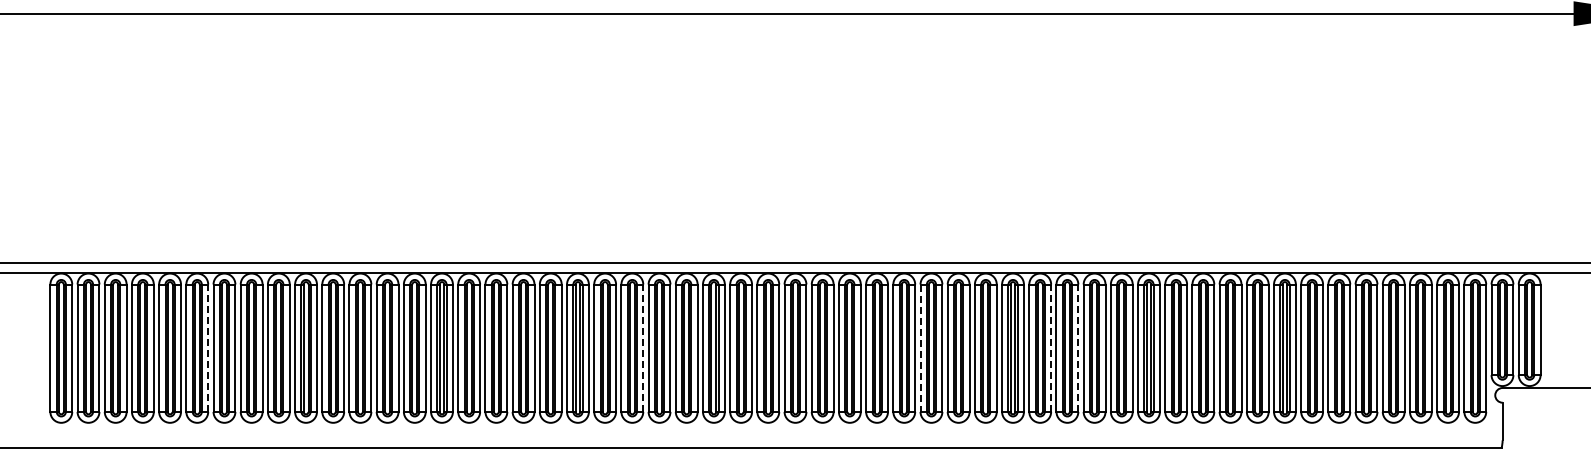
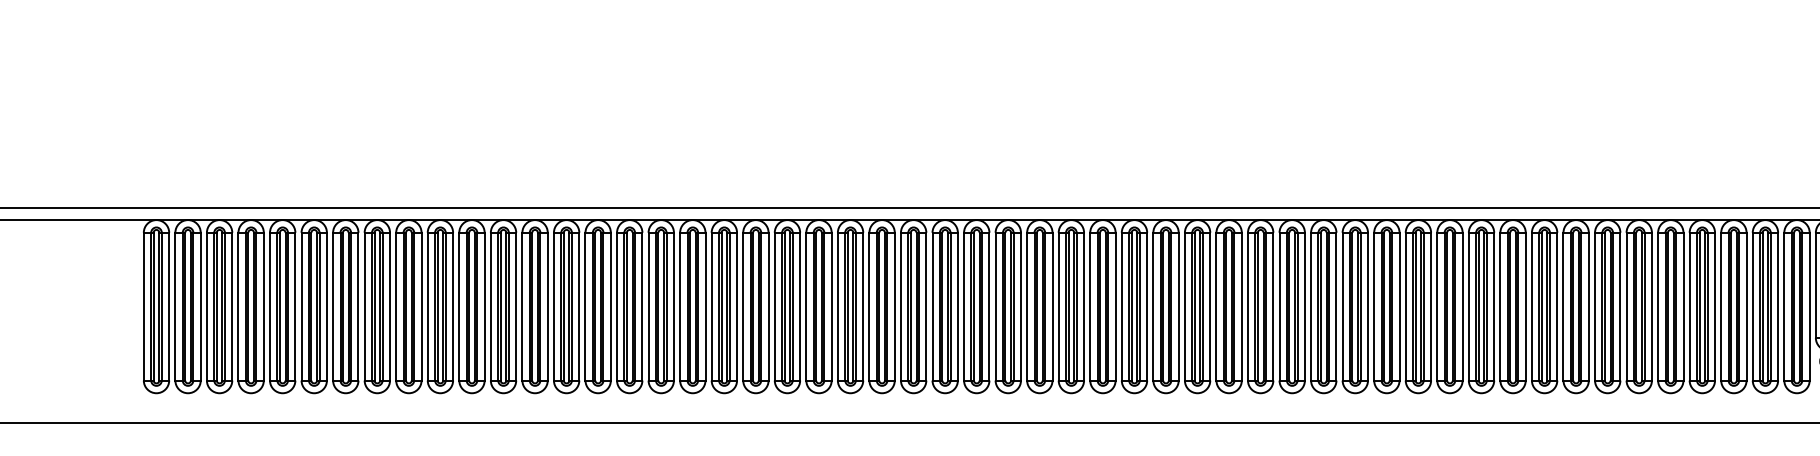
line: (208, 348) -> (327, 307), dashed -> solid
line: (643, 348) -> (831, 307), dashed -> solid
line: (920, 348) -> (1153, 307), dashed -> solid
line: (1051, 348) -> (1305, 307), dashed -> solid
line: (1078, 348) -> (1336, 307), dashed -> solid

